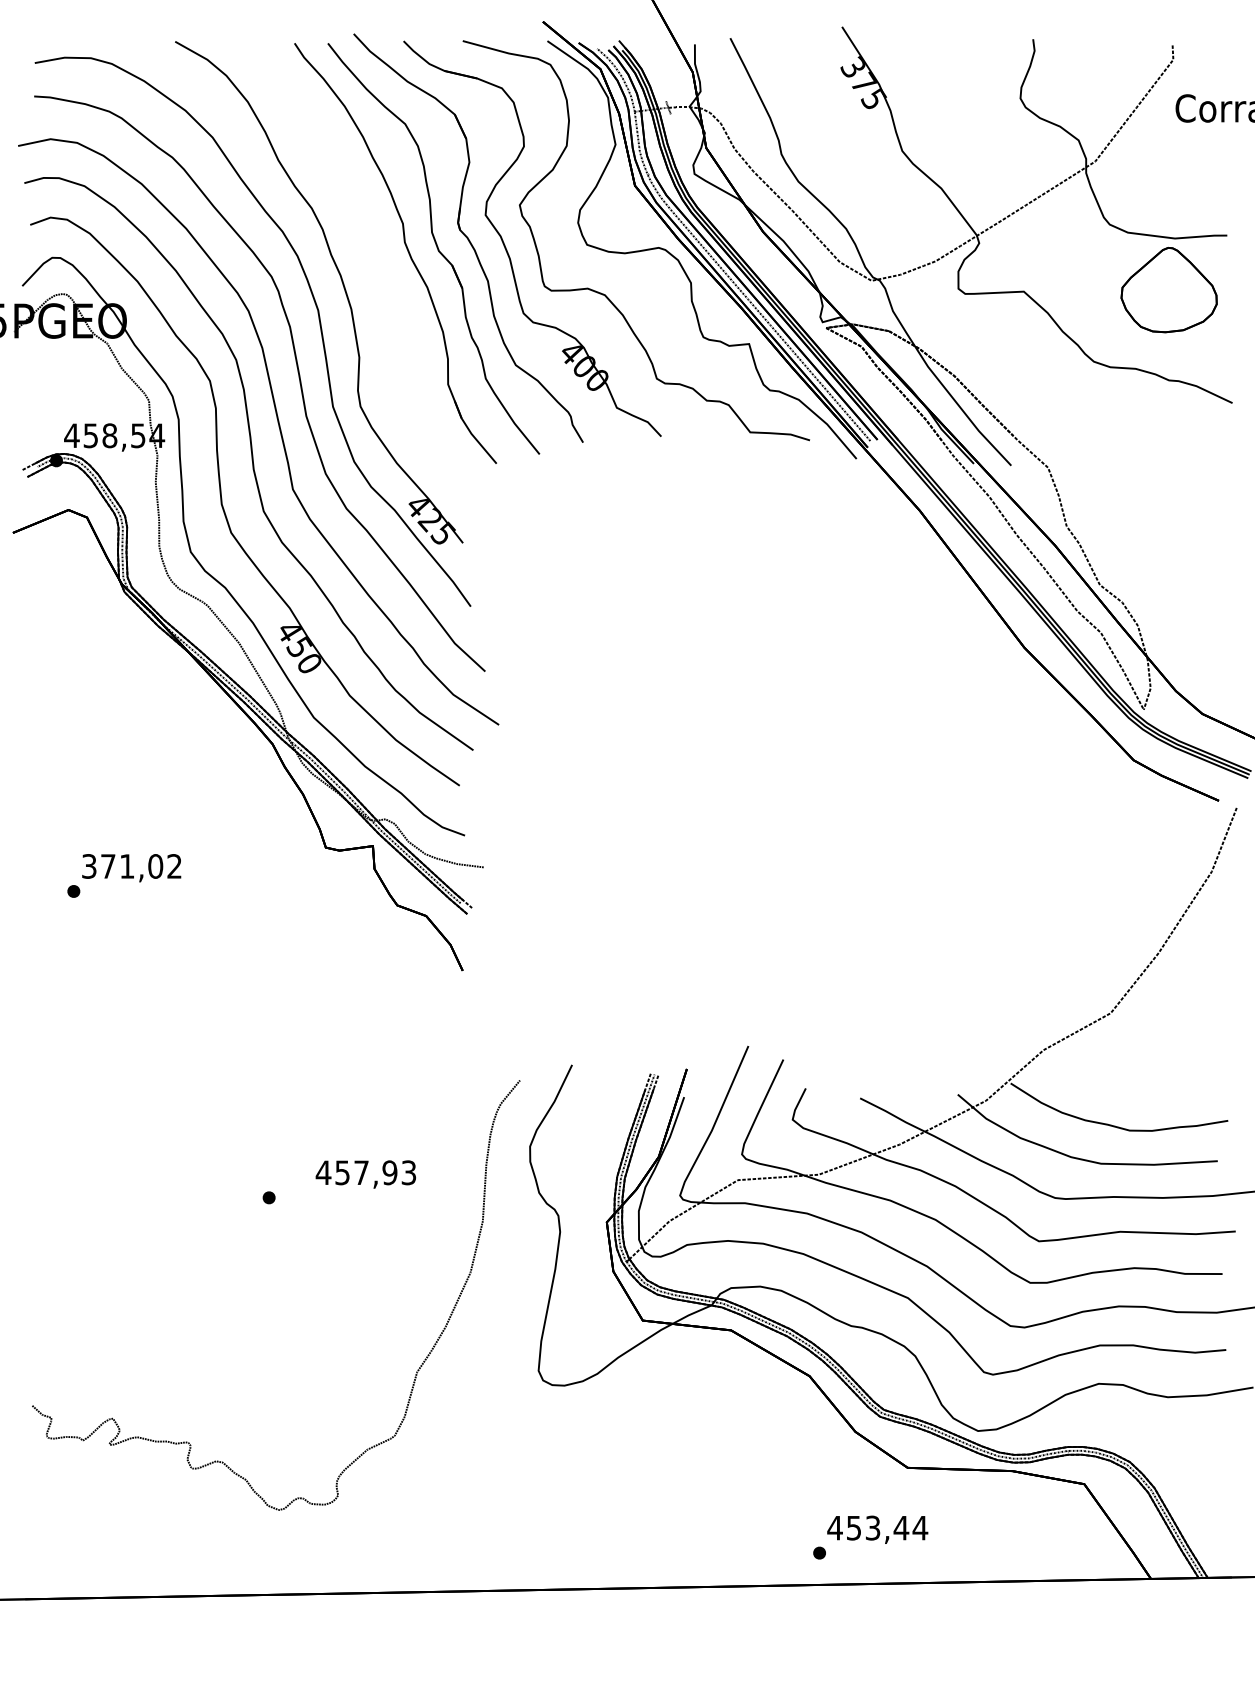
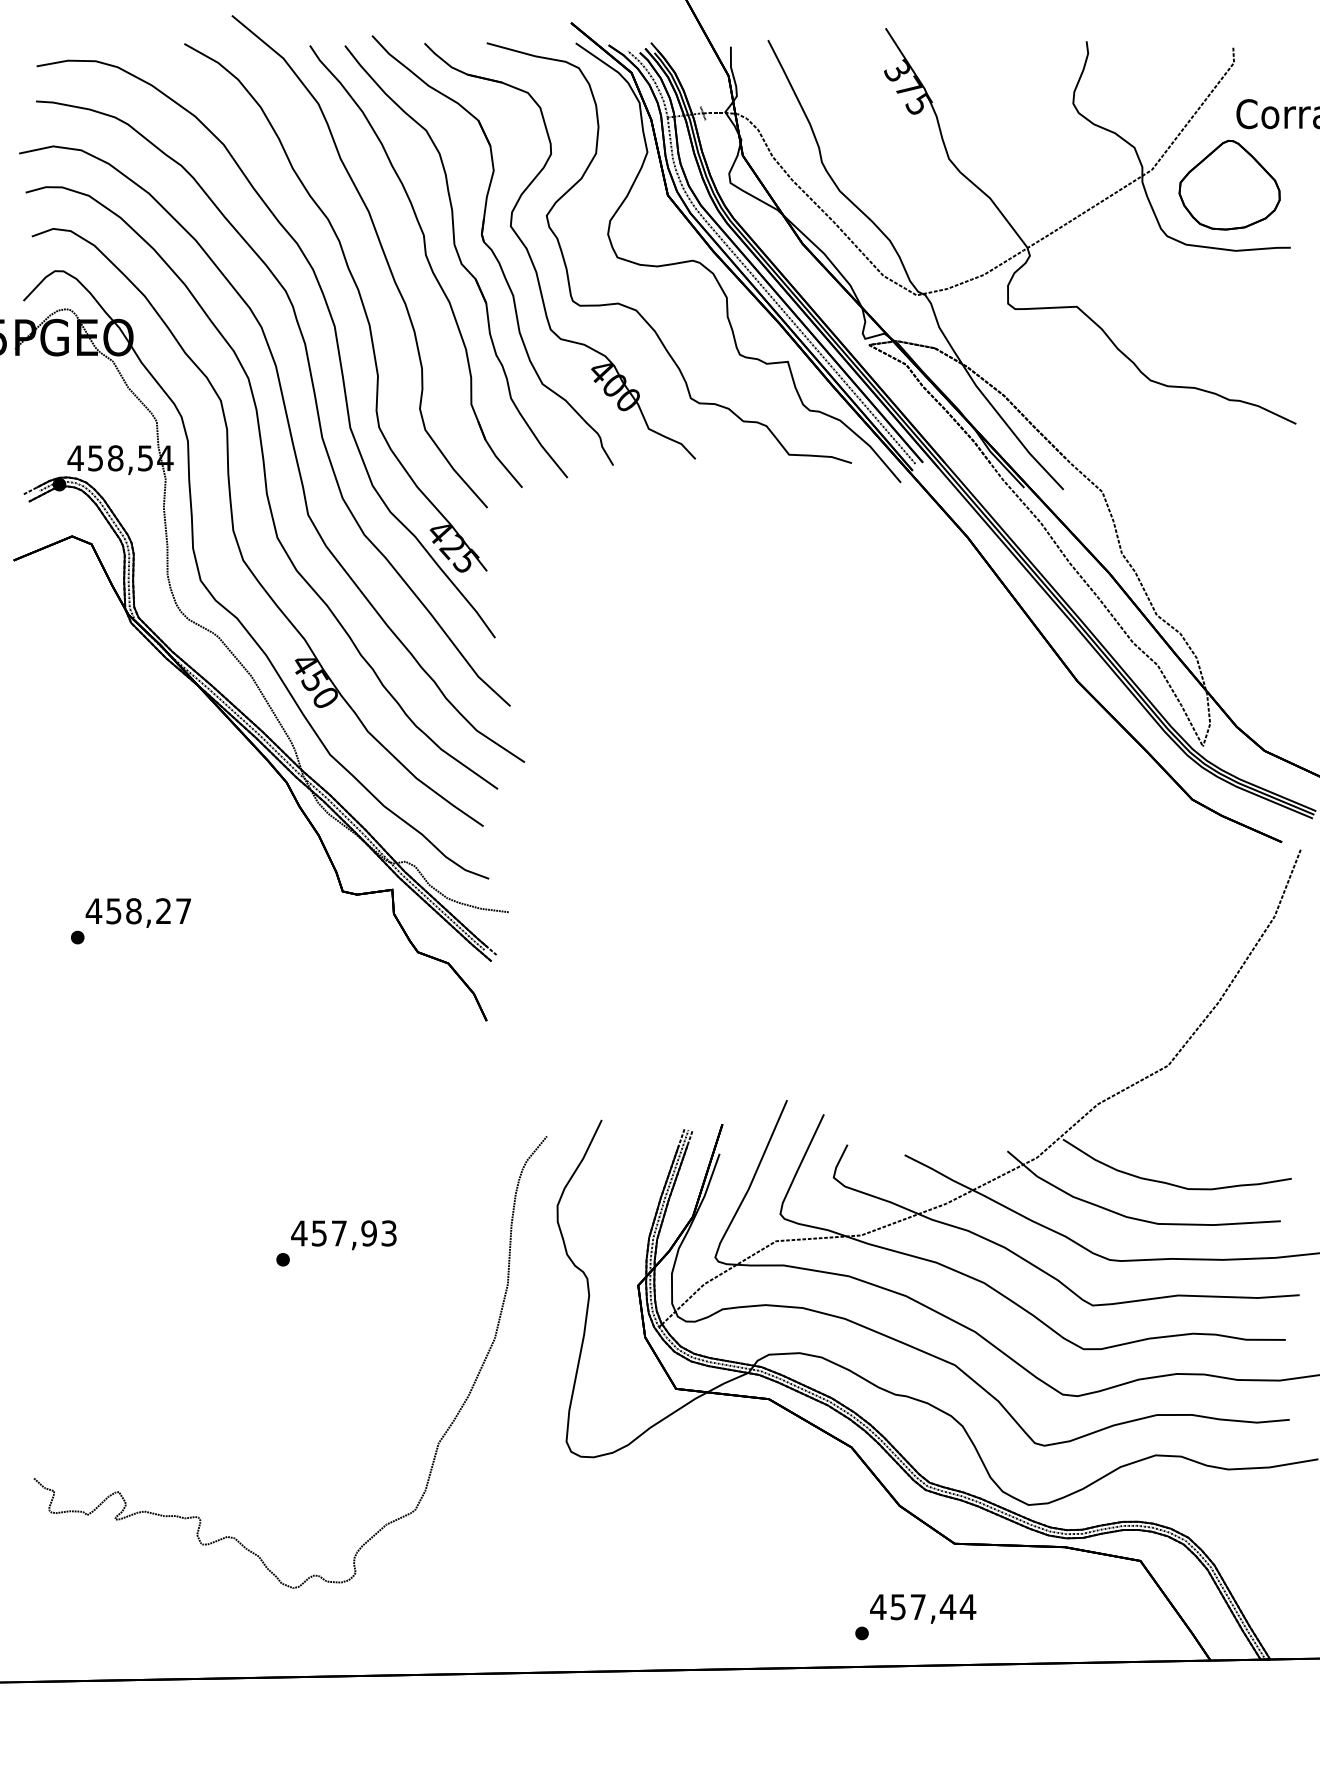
curve: (363, 239) -> (382, 251), added
part: (1168, 290) -> (1228, 185), moved
text: (131, 866) -> (138, 911), 371,02 -> 458,27
text: (365, 1174) -> (343, 1235), moved
text: (873, 1527) -> (918, 1606), 453,44 -> 457,44

